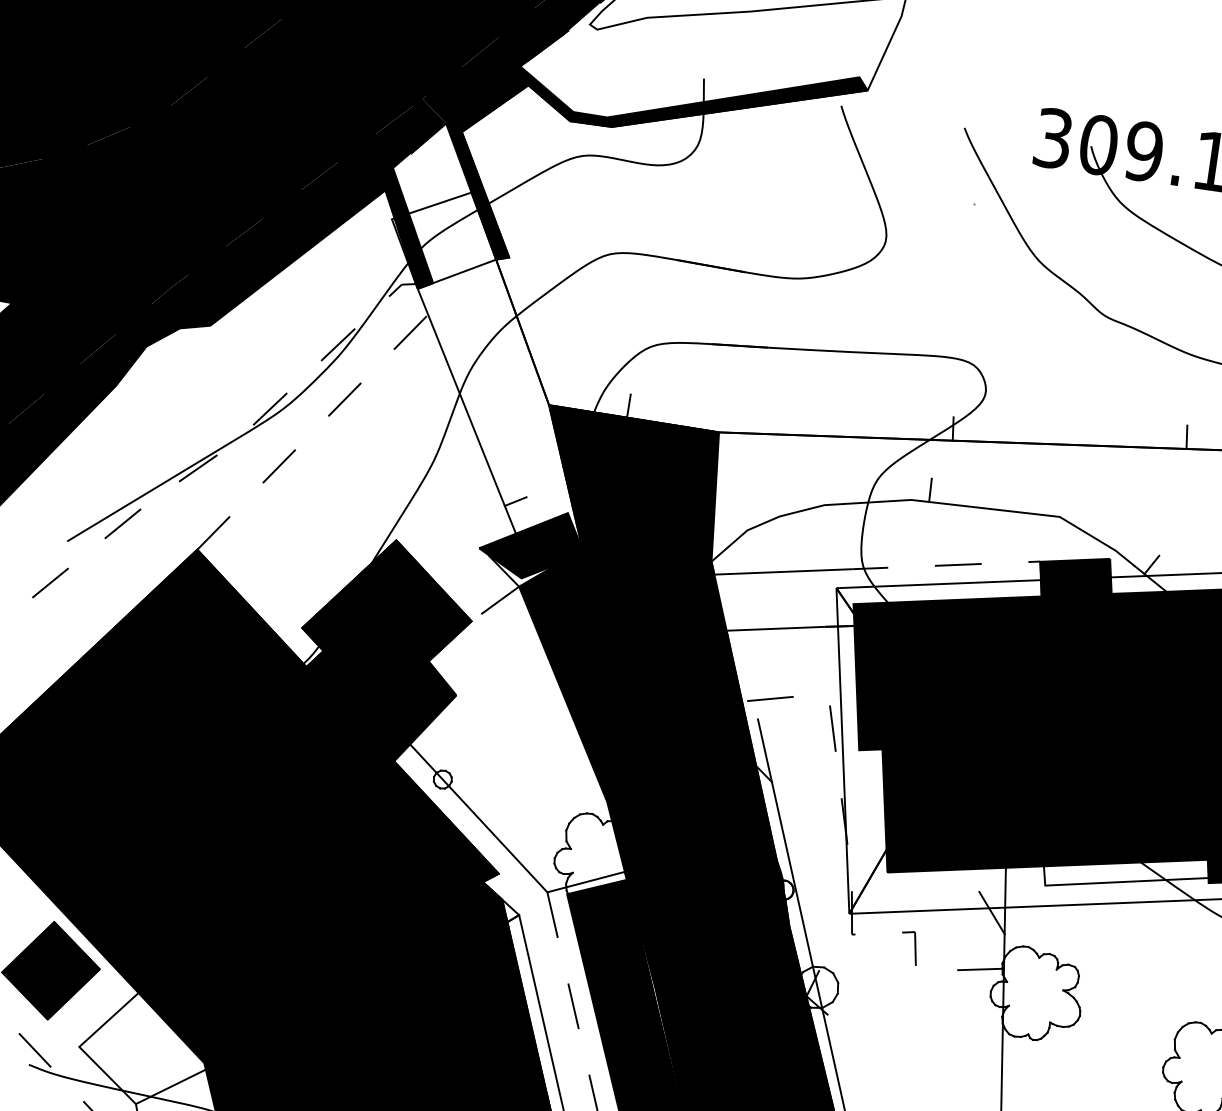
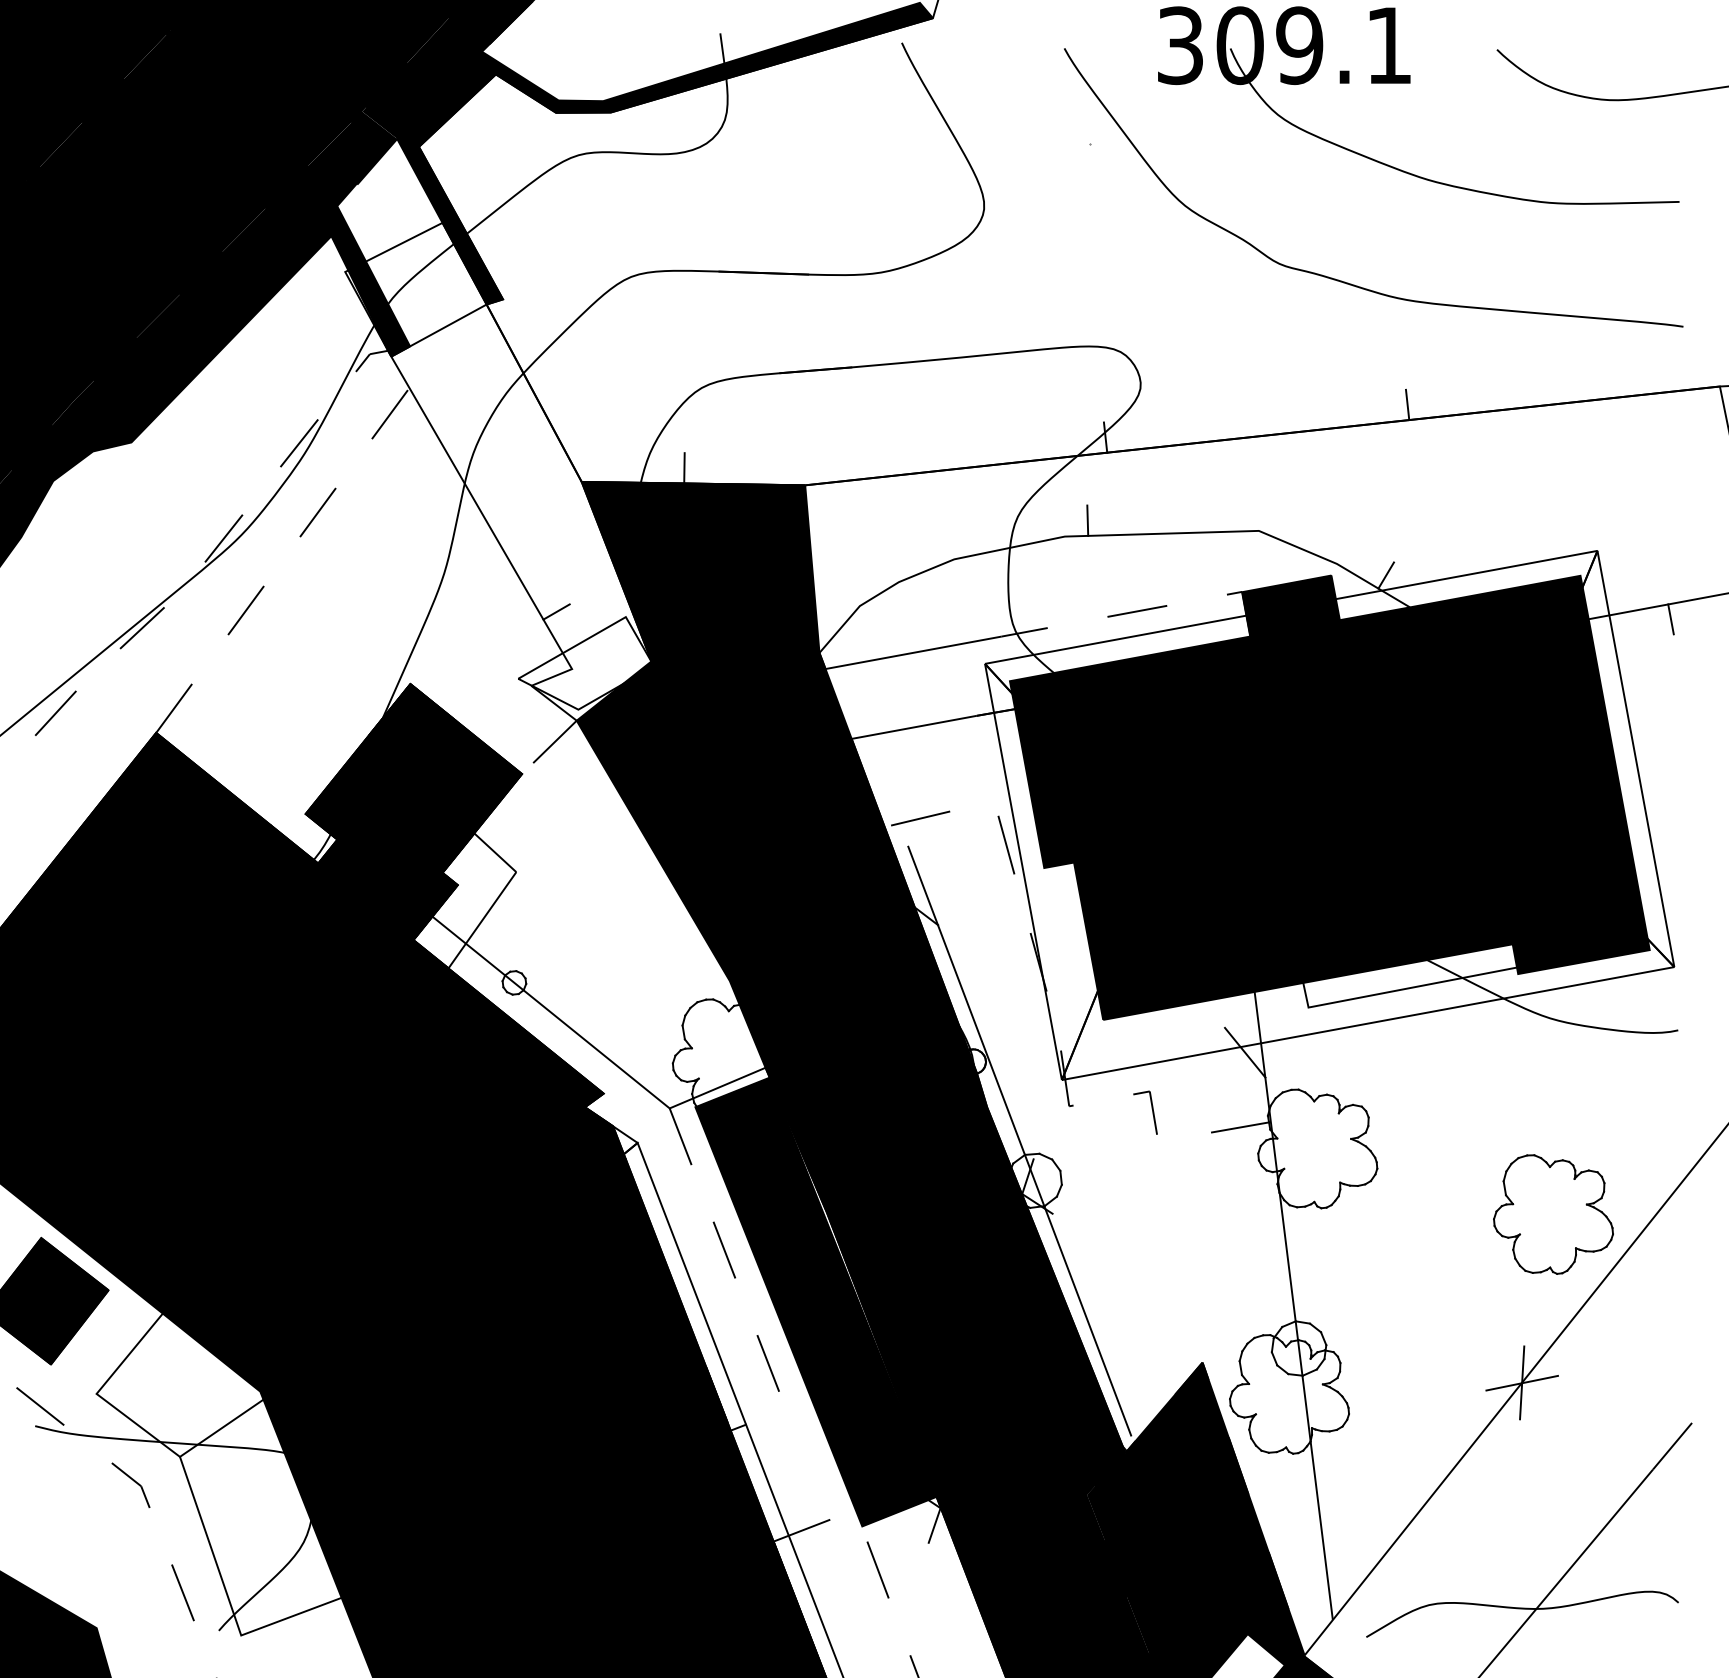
fill: (532, 544) -> (586, 663), removed
fill: (413, 711) -> (464, 900), removed

